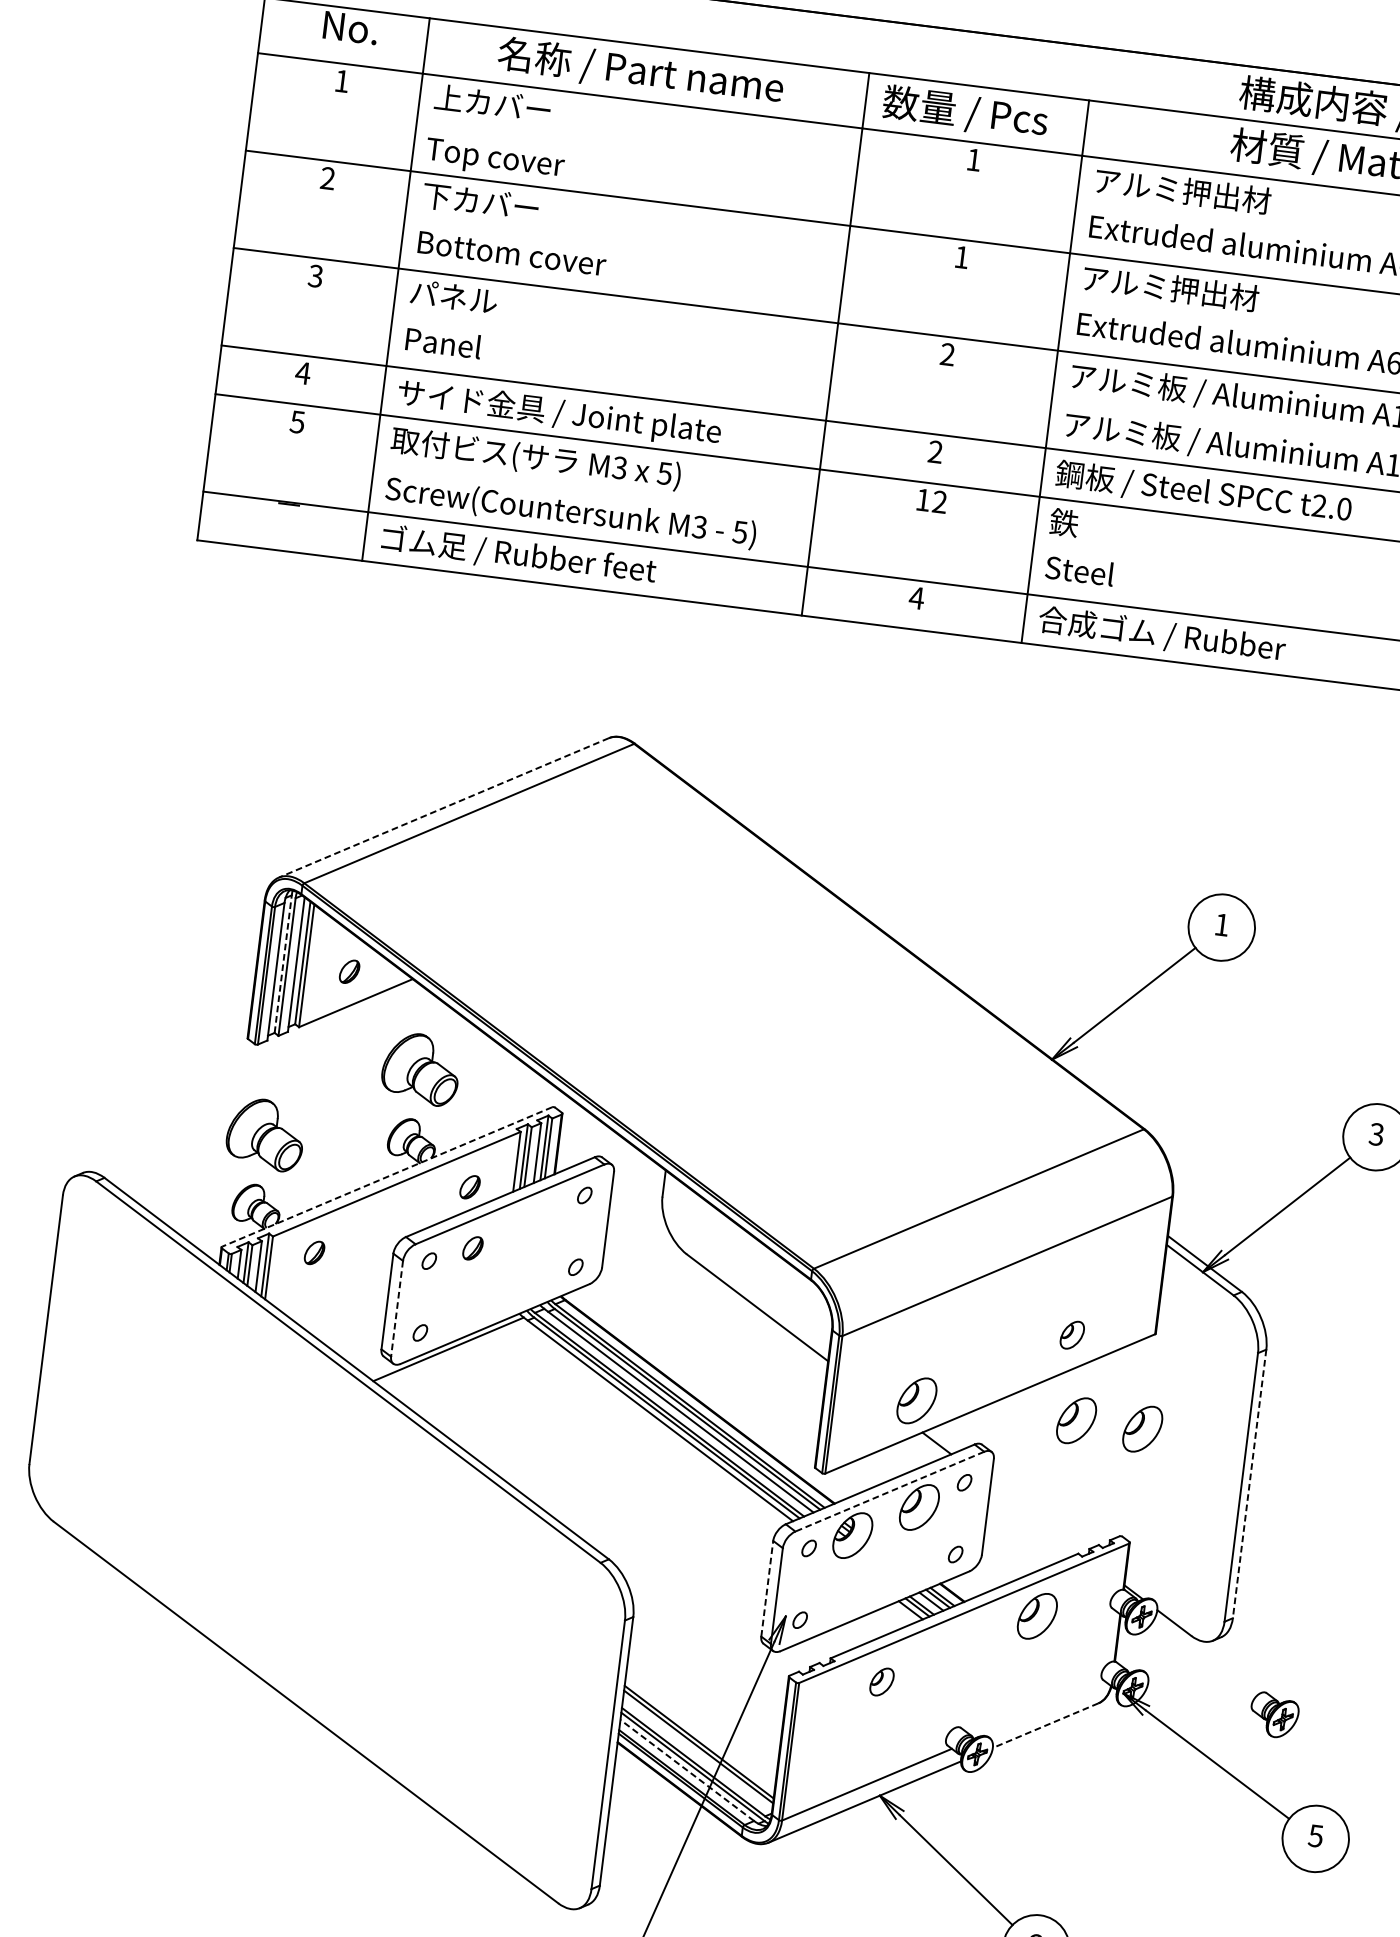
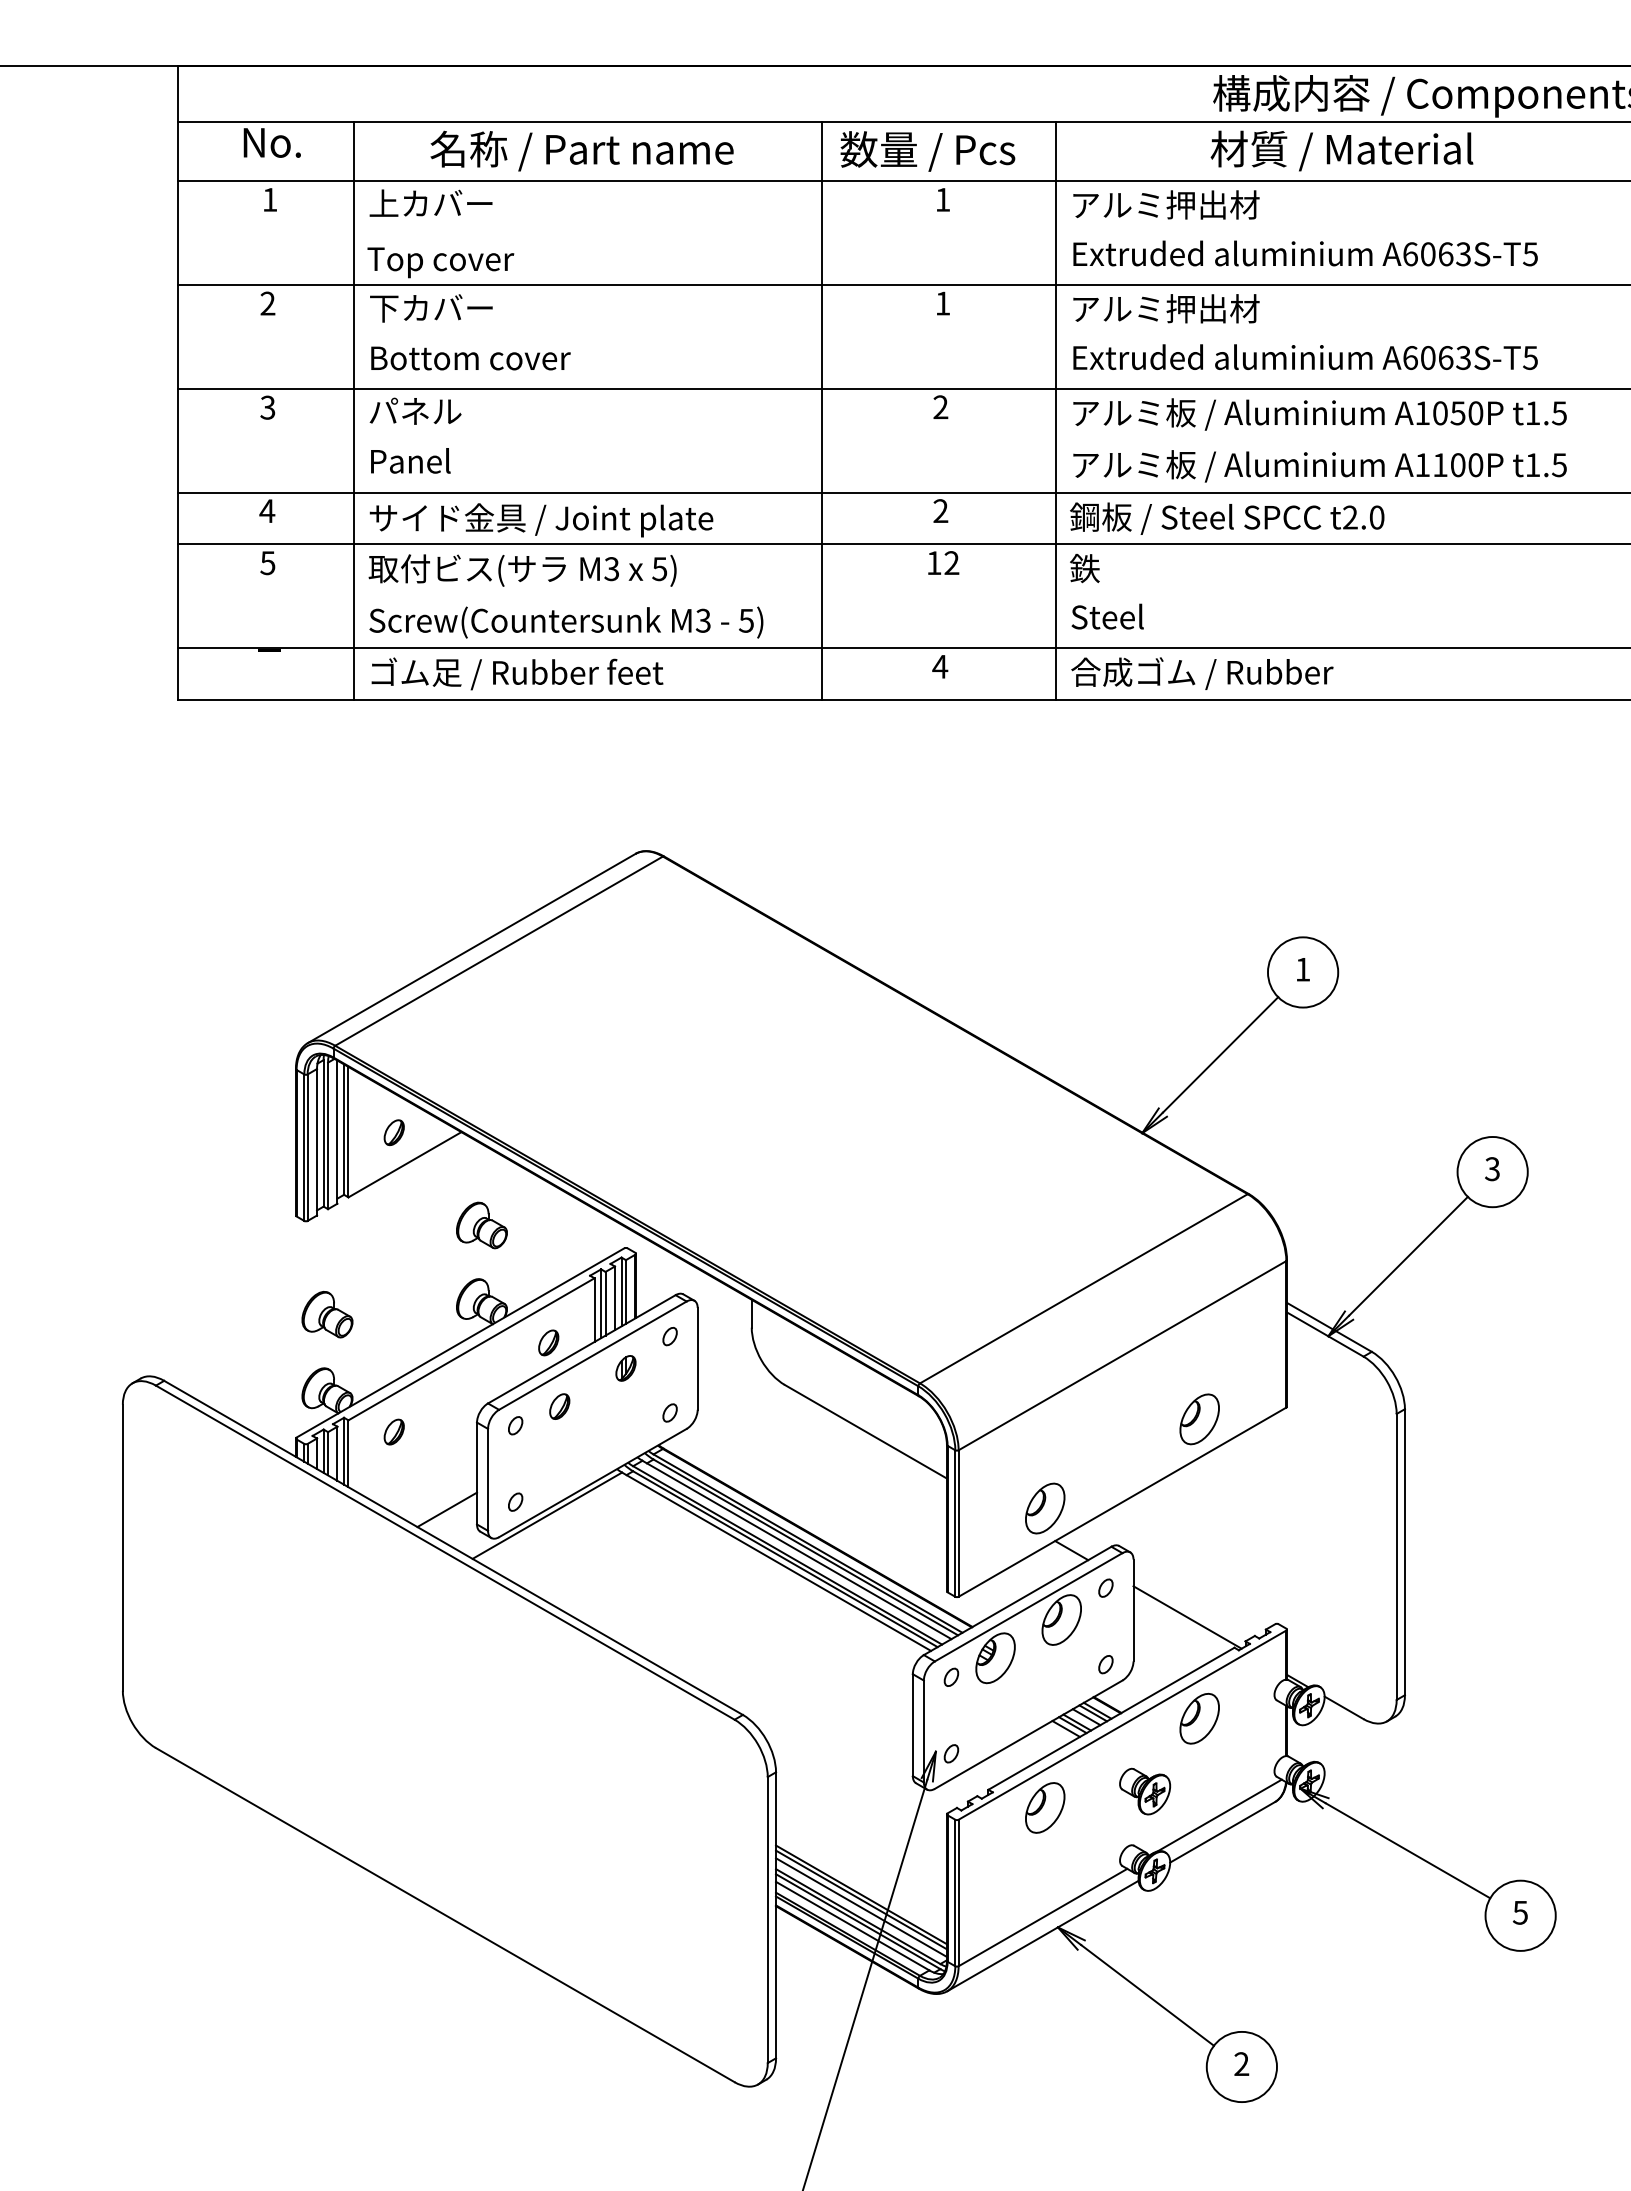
line: (443, 807) -> (471, 948), dashed -> solid
line: (283, 963) -> (323, 1132), dashed -> solid
part: (420, 1069) -> (481, 1225), size x0.62
part: (265, 1134) -> (327, 1314), size x0.62
line: (387, 1177) -> (460, 1343), dashed -> solid
part: (539, 1220) -> (625, 1368), added
line: (397, 1308) -> (488, 1479), dashed -> solid
line: (355, 1331) -> (447, 1509), added
part: (1072, 1335) -> (1199, 1419), size x1.67
part: (1076, 1420) -> (1215, 1508), removed
part: (1142, 1428) -> (1285, 1508), removed
line: (1249, 1484) -> (1404, 1552), dashed -> solid
line: (889, 1491) -> (1028, 1607), dashed -> solid
line: (1037, 1519) -> (1187, 1617), added
line: (766, 1589) -> (912, 1725), dashed -> solid
part: (882, 1681) -> (1045, 1807), size x1.67
line: (1044, 1709) -> (1219, 1815), added
part: (1274, 1715) -> (1145, 1791), moved
line: (1045, 1725) -> (1222, 1832), dashed -> solid
line: (697, 1754) -> (861, 1907), added
line: (687, 1770) -> (852, 1926), dashed -> solid

